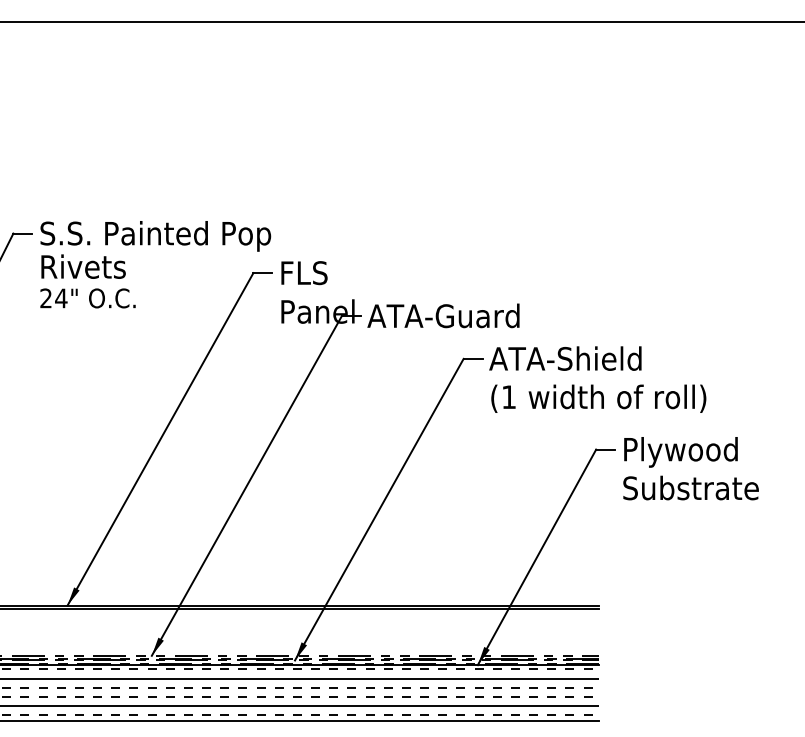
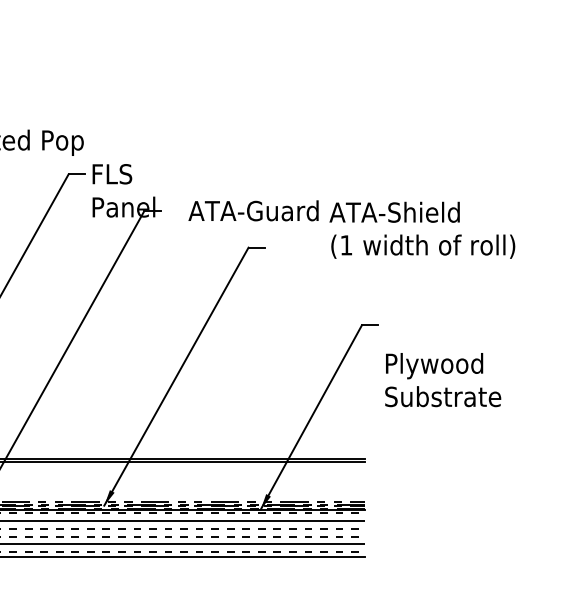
text: (443, 315) -> (253, 210), moved
text: (597, 379) -> (422, 230), moved
text: (690, 468) -> (442, 379), moved

